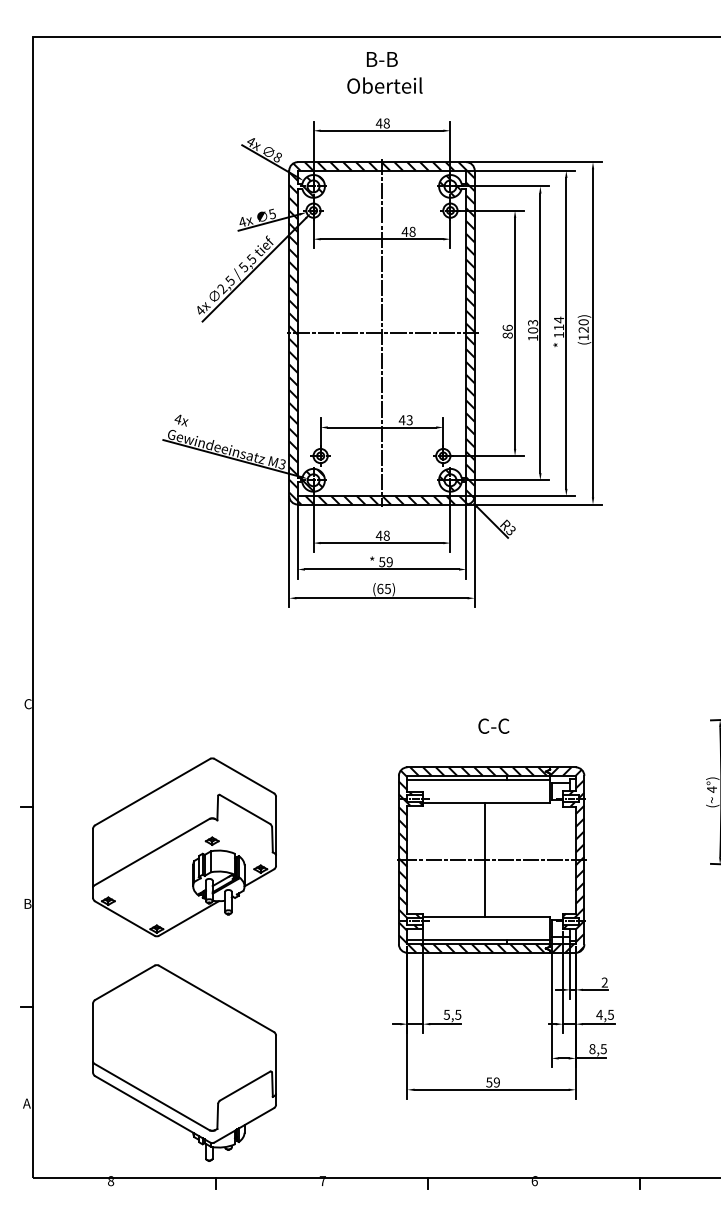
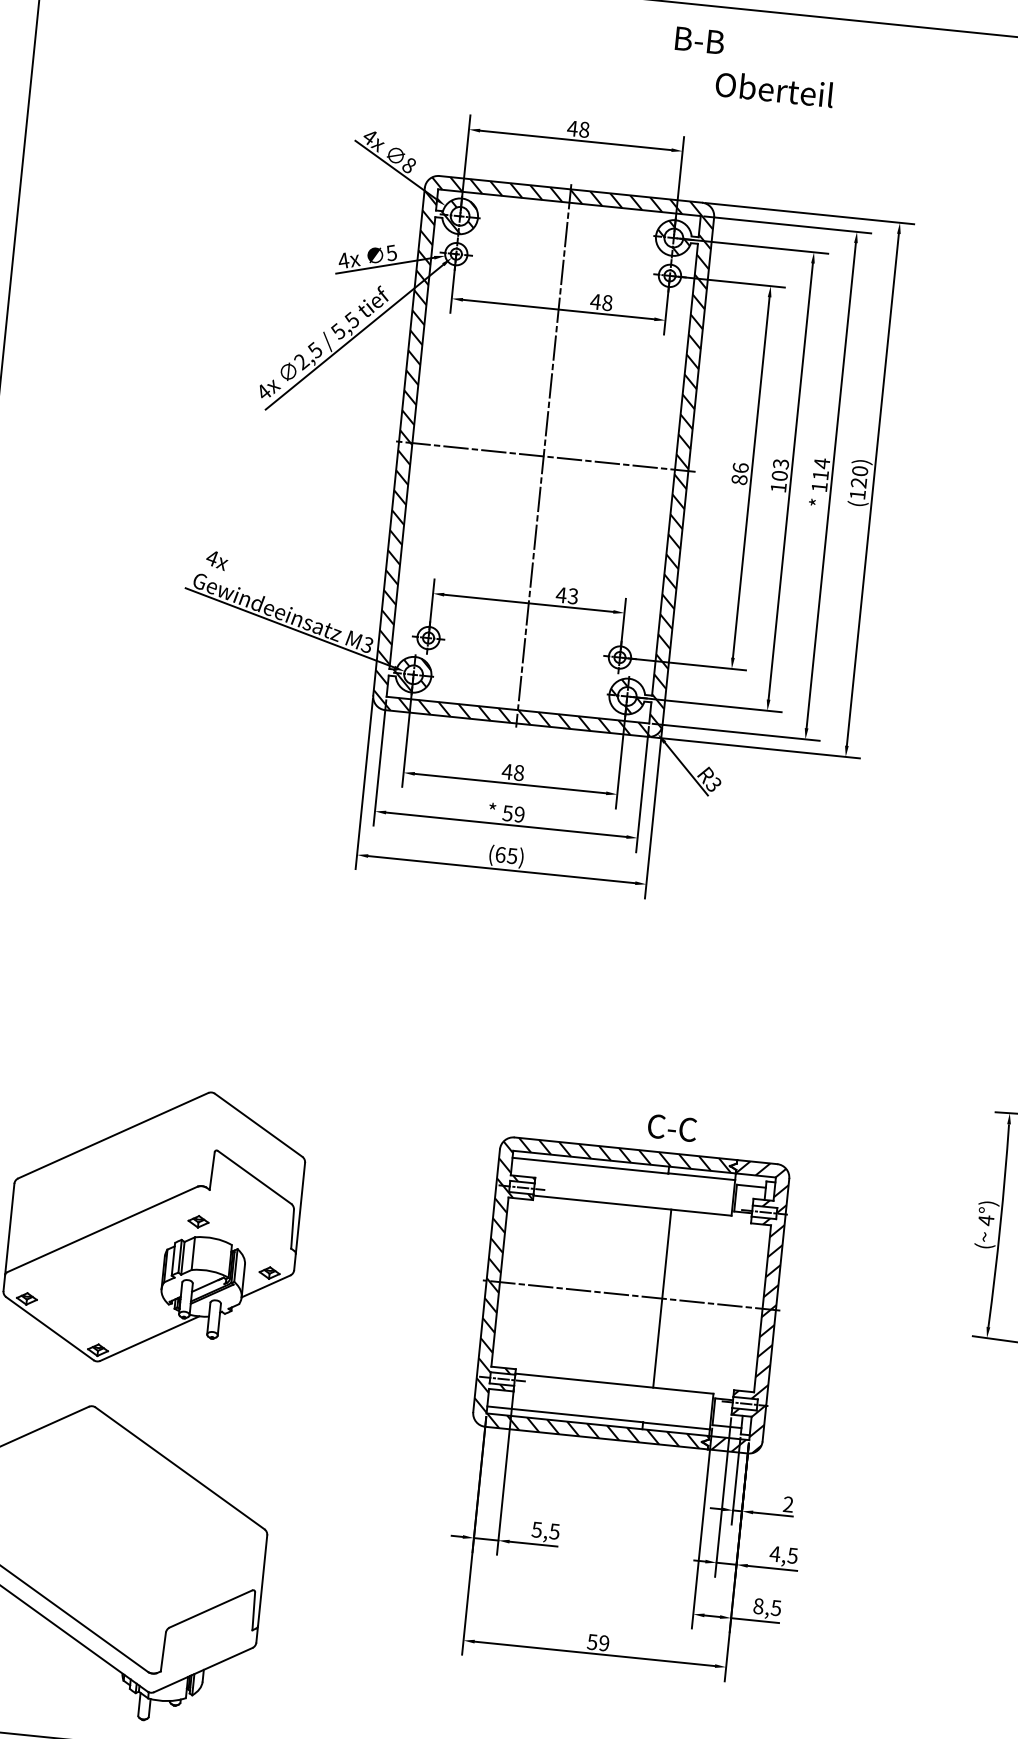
text: (382, 59) -> (700, 40), moved
text: (384, 85) -> (774, 89), moved
text: (493, 725) -> (671, 1126), moved
line: (484, 860) -> (662, 1299), moved

